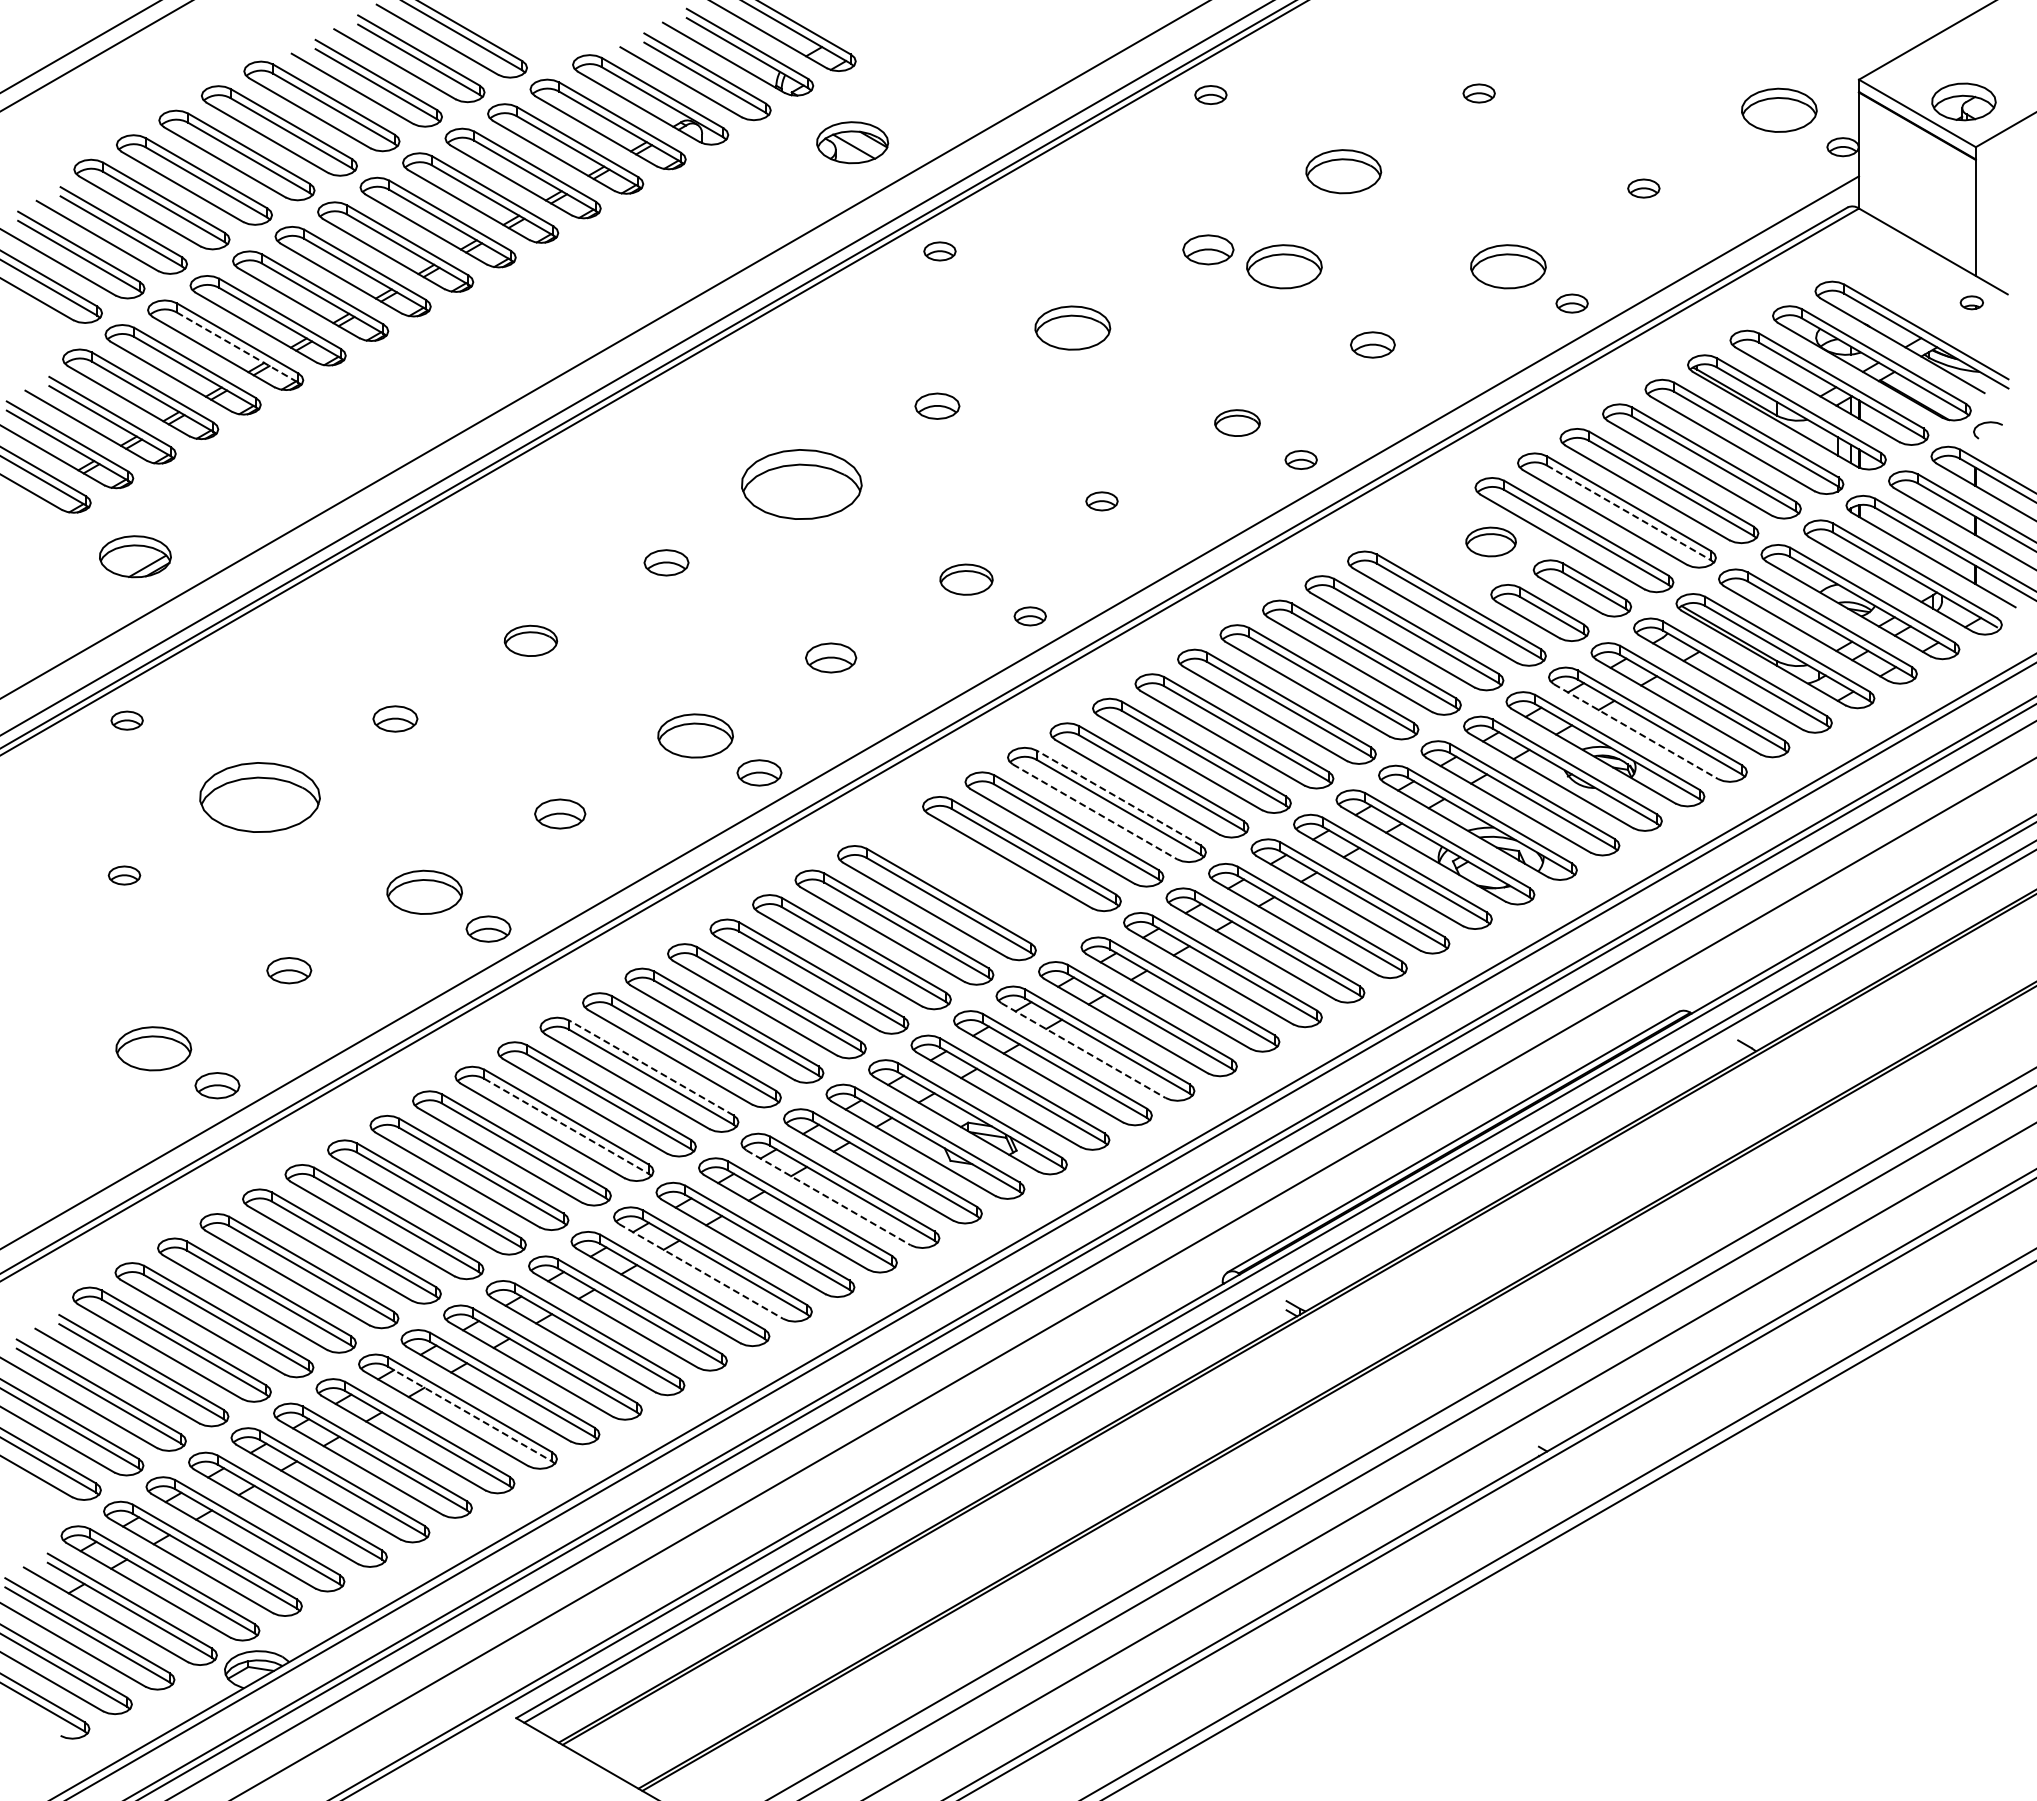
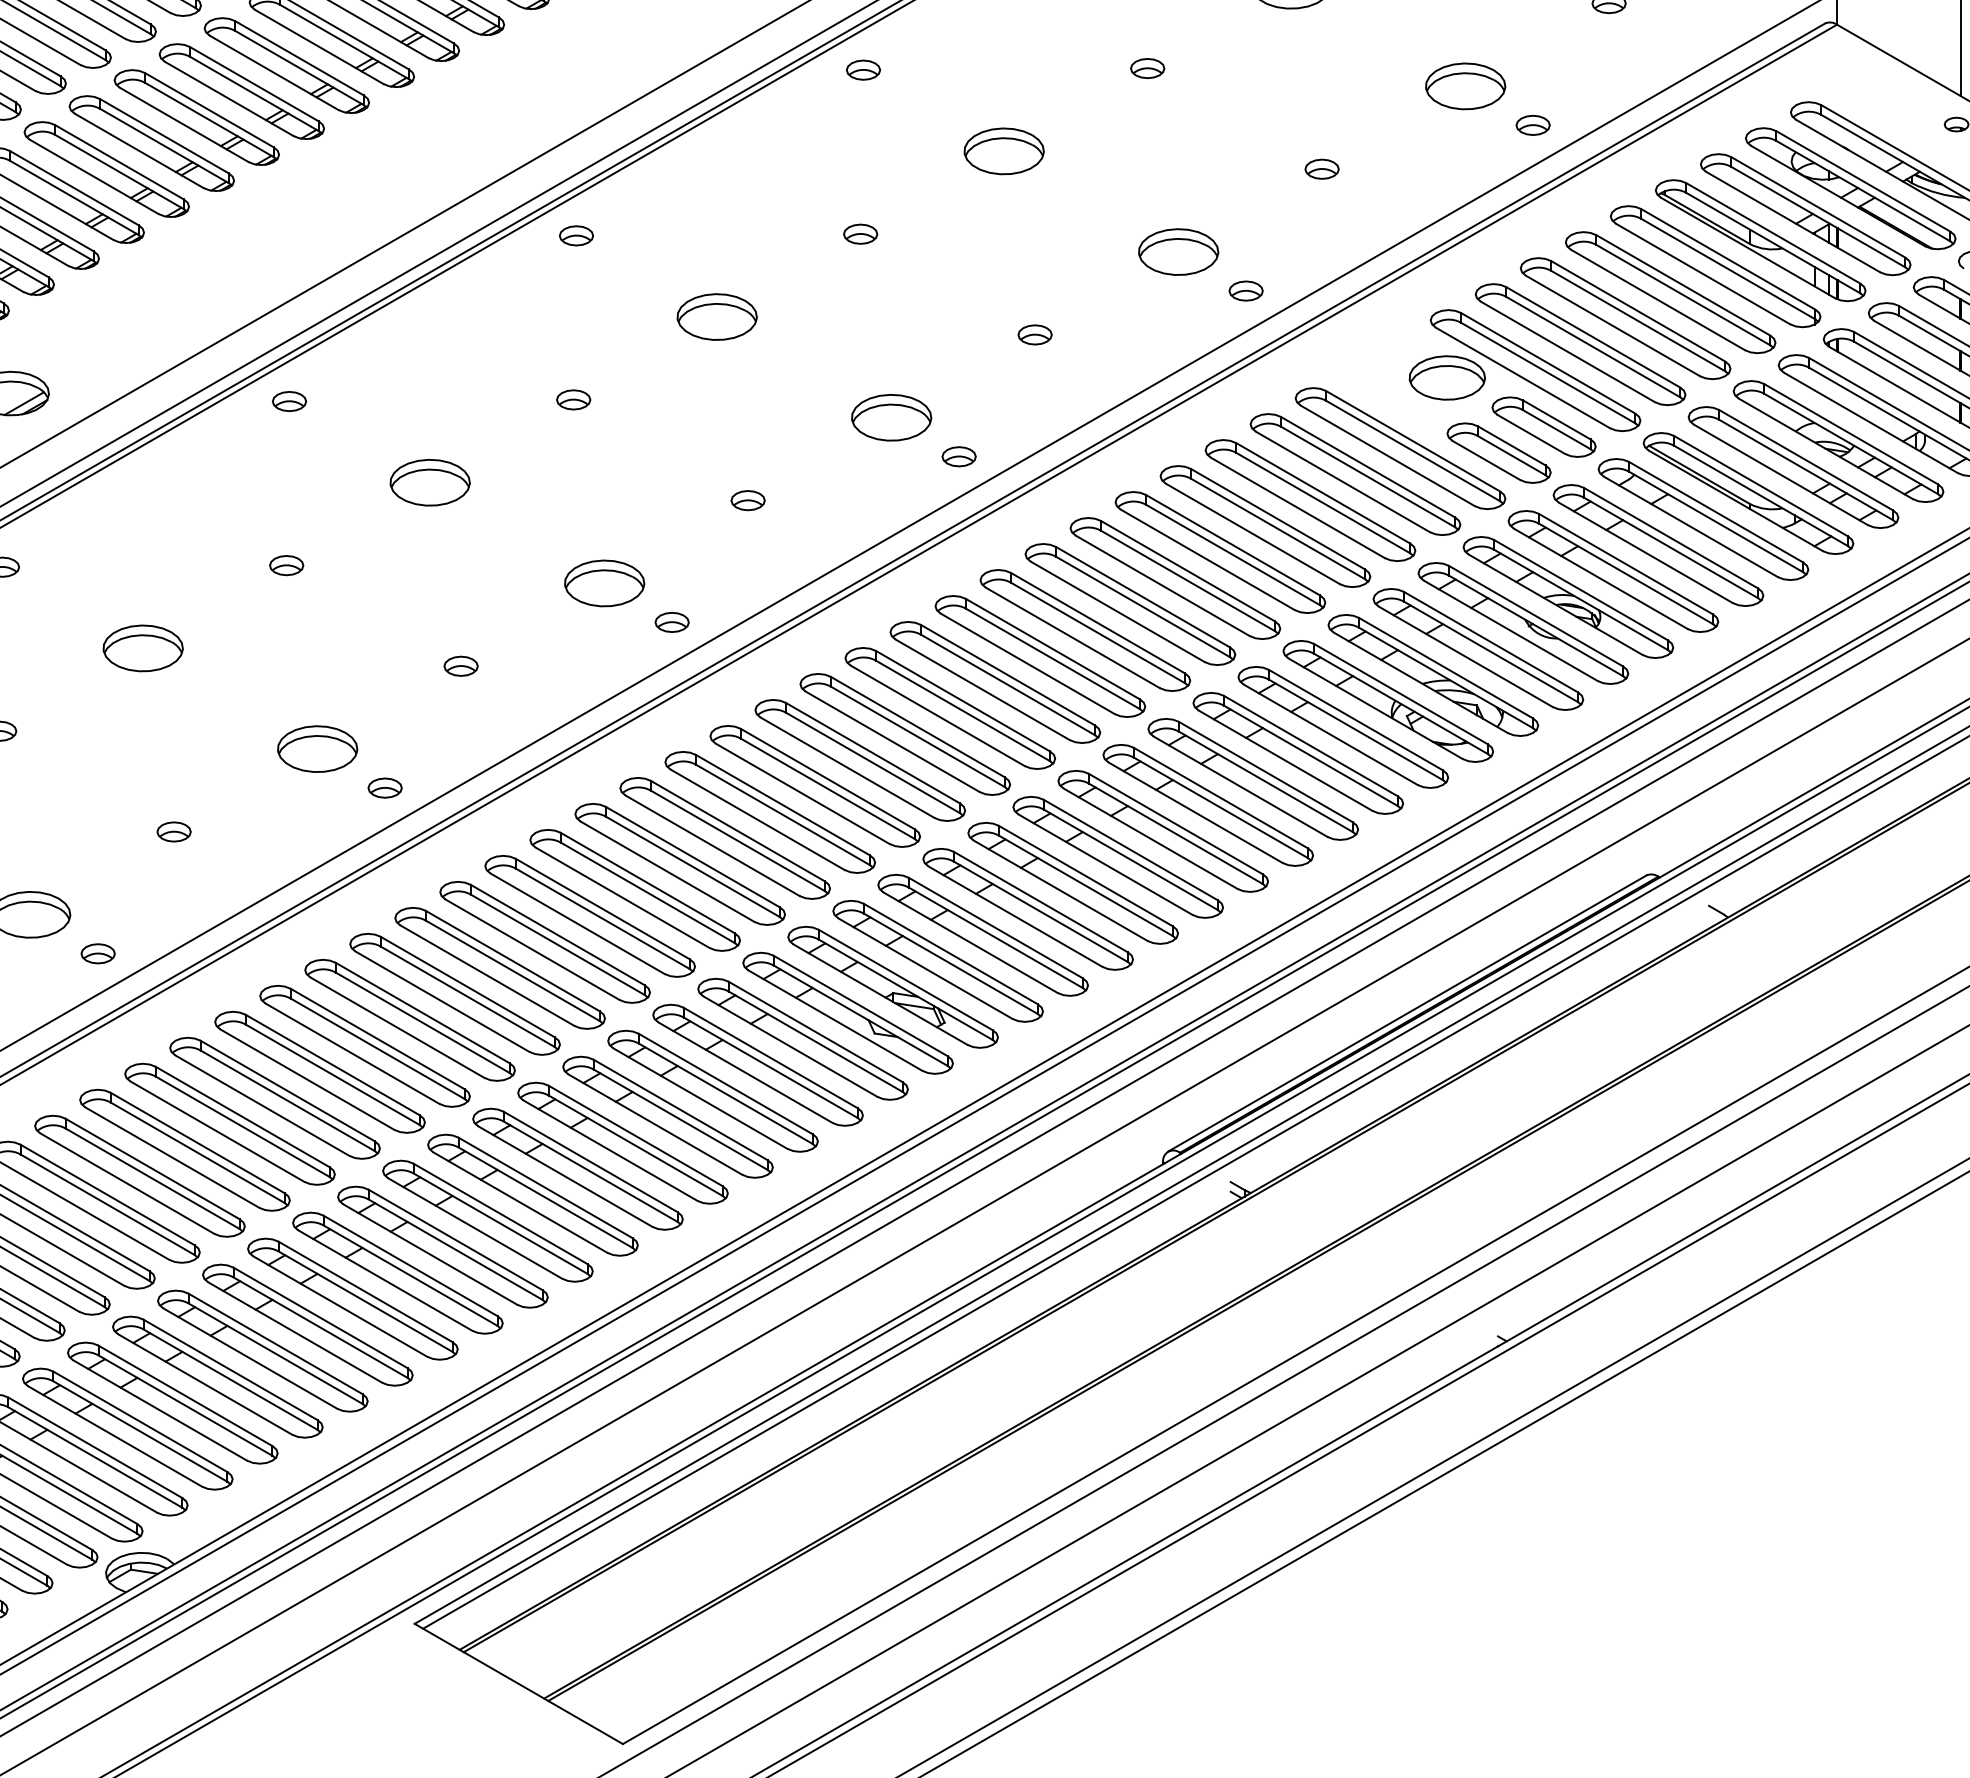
part: (1207, 249) -> (1146, 68), size x0.62
part: (1284, 266) -> (1228, 86), removed
part: (1372, 344) -> (1321, 168), size x0.71
line: (238, 347) -> (120, 171), dashed -> solid
part: (936, 406) -> (859, 234), size x0.71
part: (668, 407) -> (575, 235), added
part: (1237, 422) -> (1178, 251), size x1.67
part: (801, 484) -> (716, 317), size x0.62
line: (1628, 512) -> (1592, 346), dashed -> solid
part: (1490, 541) -> (1446, 377), size x1.43
part: (665, 562) -> (572, 399), size x0.71
part: (397, 564) -> (288, 401), added
part: (966, 579) -> (891, 417), size x1.43
part: (530, 640) -> (429, 482), size x1.43
part: (830, 657) -> (747, 500), size x0.62
part: (395, 719) -> (286, 565), size x0.71
line: (1635, 731) -> (1600, 578), dashed -> solid
part: (758, 772) -> (671, 622), size x0.71
part: (259, 796) -> (142, 647), size x0.62
line: (1118, 798) -> (1052, 649), dashed -> solid
line: (1095, 811) -> (1028, 663), dashed -> solid
part: (559, 814) -> (460, 666), size x0.62
part: (979, 878) -> (905, 734), added
part: (487, 929) -> (384, 788), size x0.71
part: (288, 970) -> (173, 831), size x0.71
line: (1083, 1050) -> (1015, 916), dashed -> solid
line: (651, 1067) -> (557, 934), dashed -> solid
part: (217, 1085) -> (98, 953), size x0.71
line: (566, 1126) -> (467, 997), dashed -> solid
line: (828, 1197) -> (745, 1072), dashed -> solid
line: (701, 1271) -> (610, 1150), dashed -> solid
line: (469, 1413) -> (365, 1301), dashed -> solid

